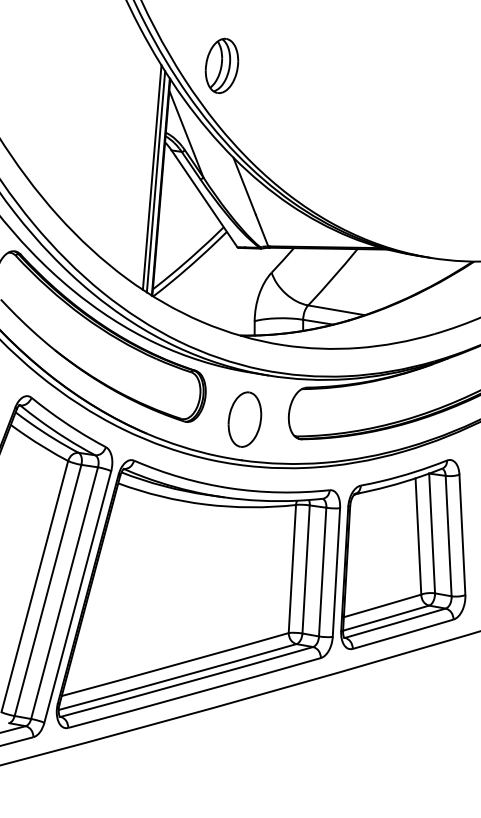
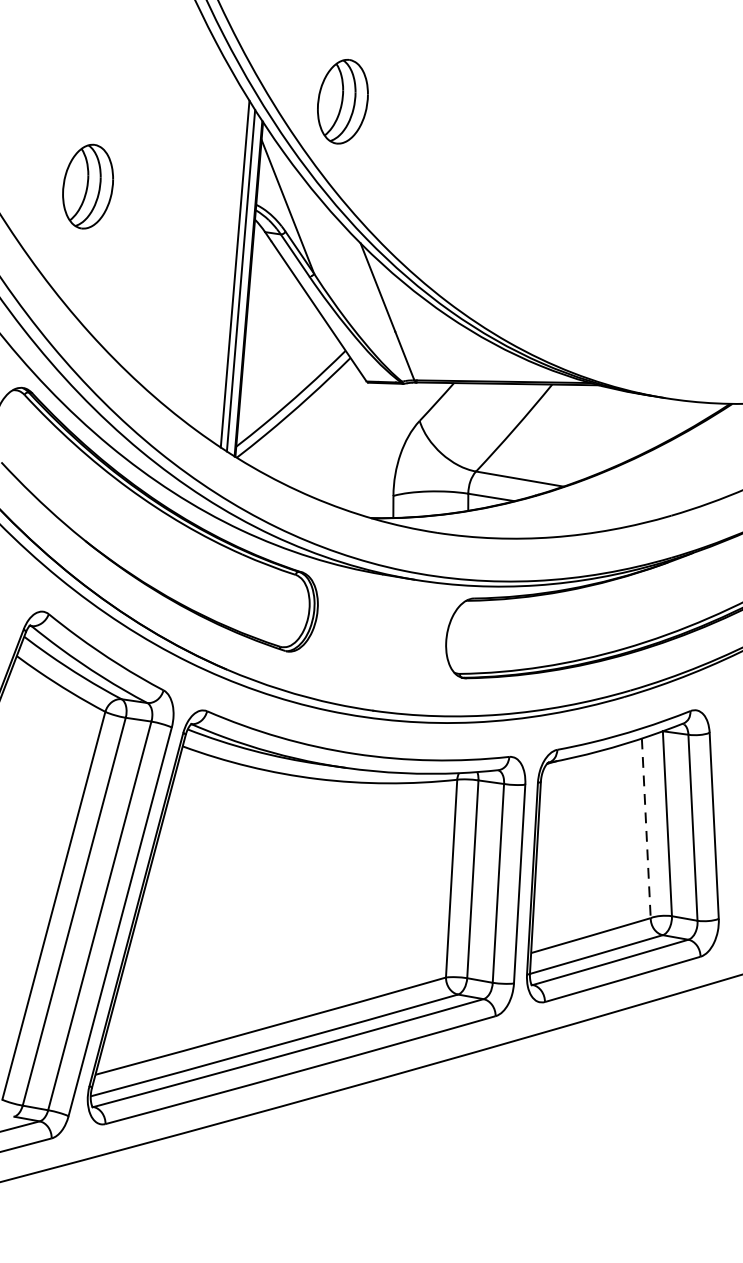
part: (56, 120) -> (87, 185), added
part: (244, 419) -> (377, 647), removed
line: (418, 536) -> (646, 828), solid -> dashed

